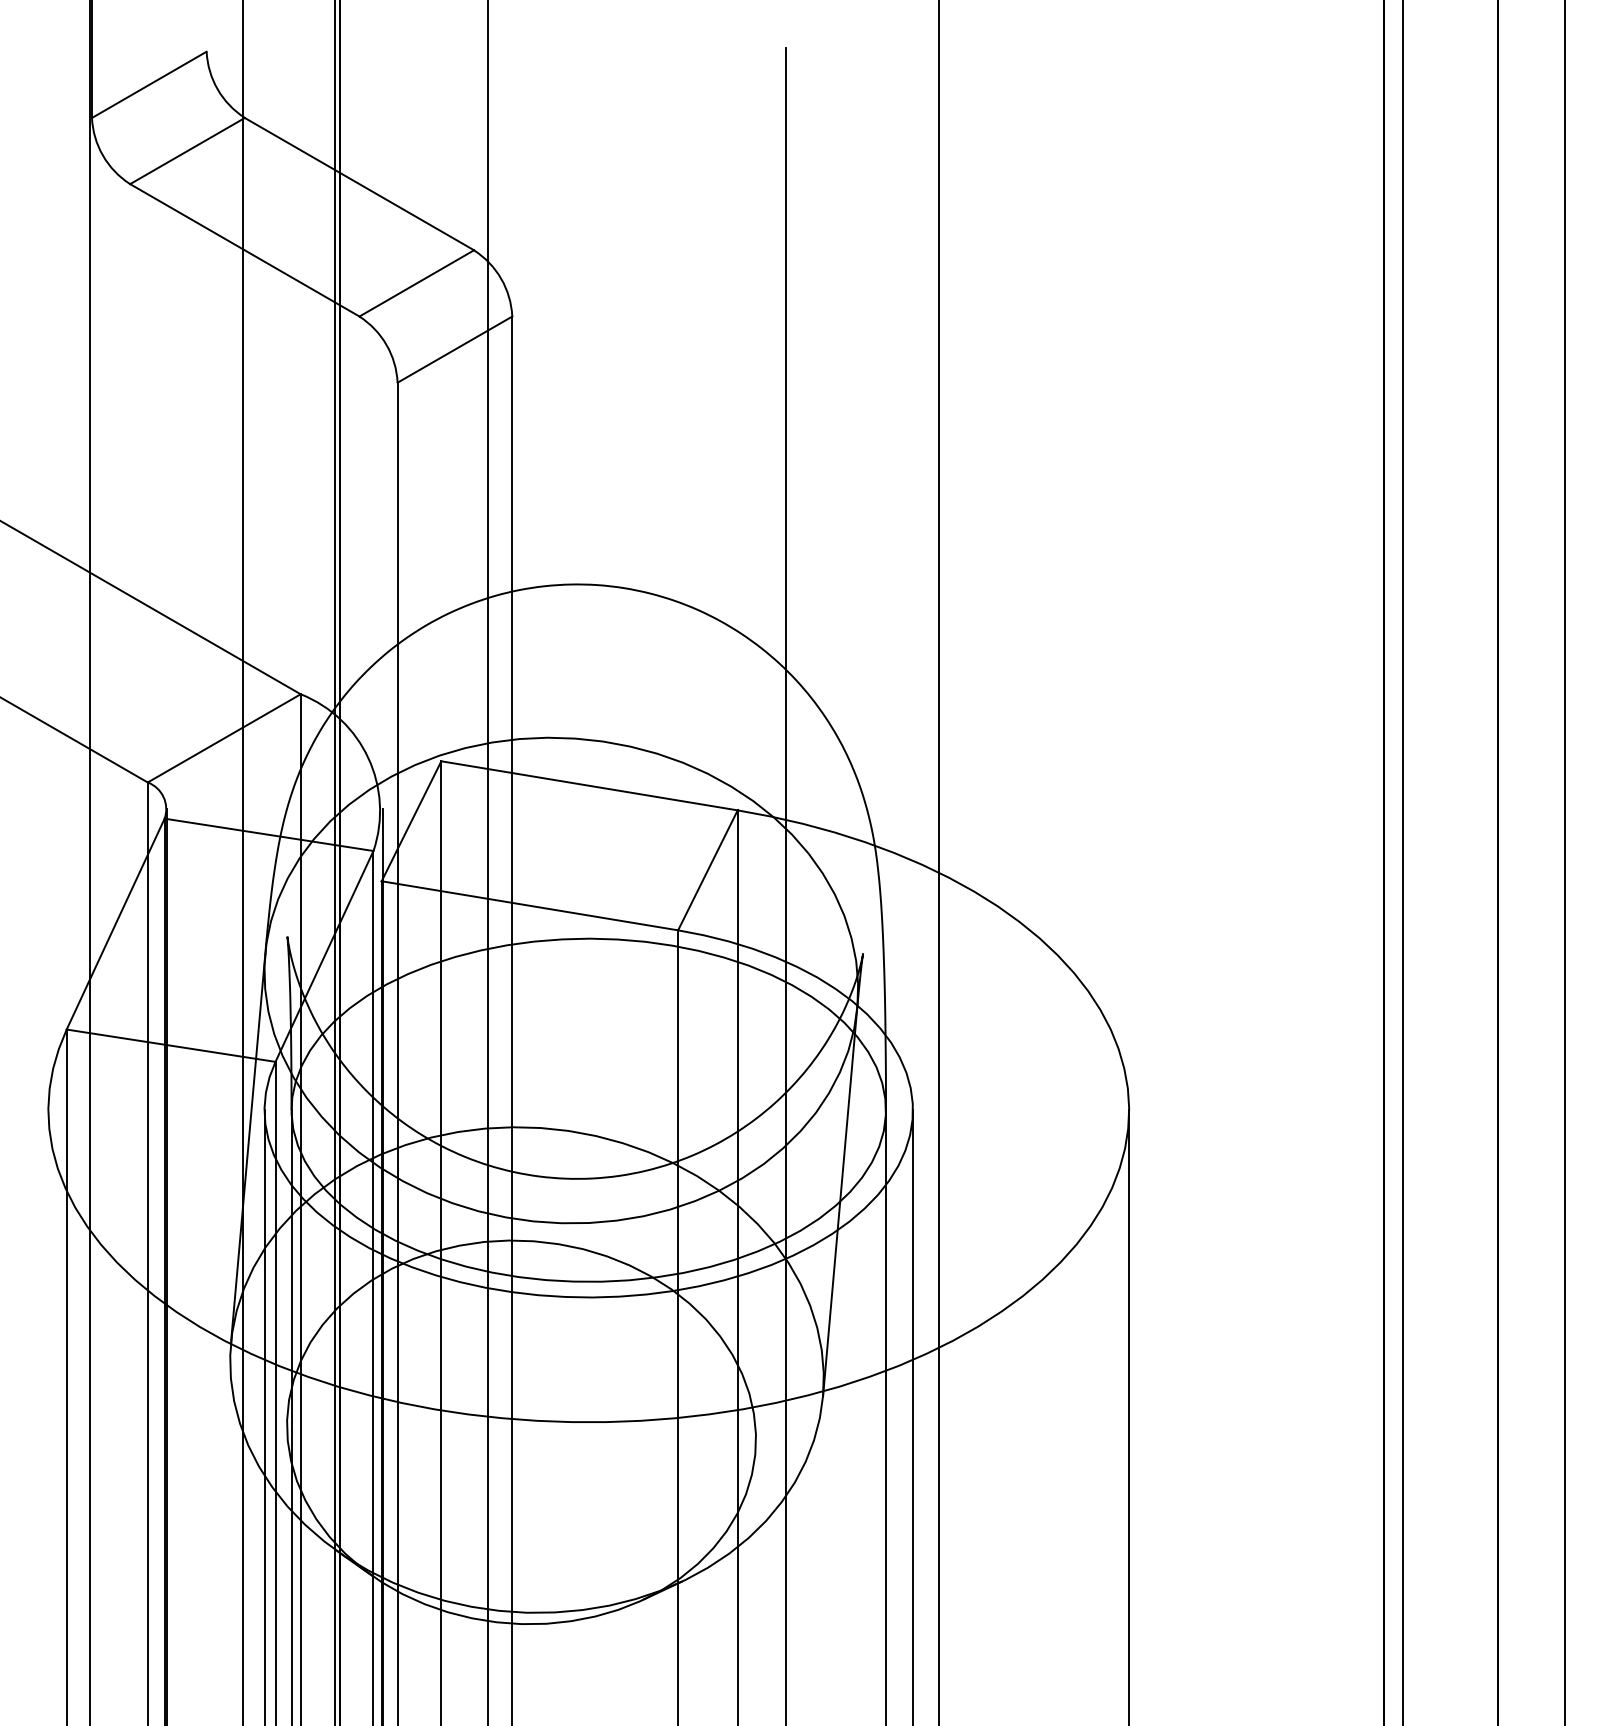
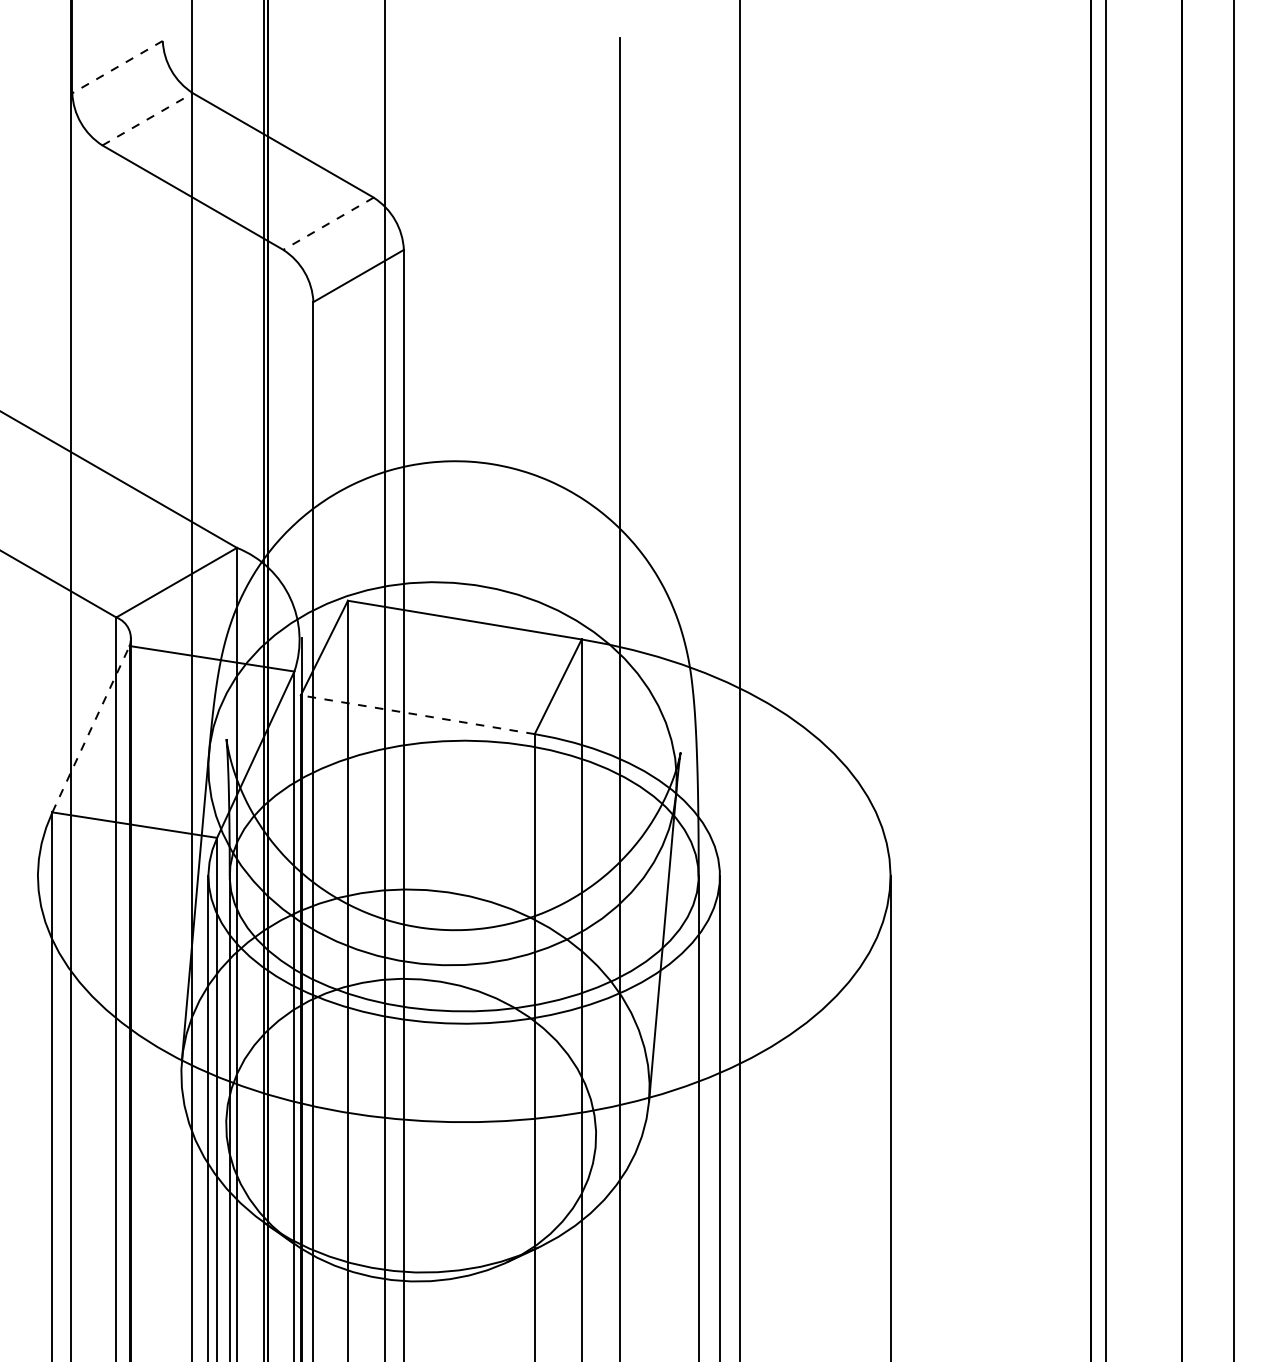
line: (148, 85) -> (116, 67), solid -> dashed
line: (187, 150) -> (147, 118), solid -> dashed
line: (416, 283) -> (328, 223), solid -> dashed
line: (529, 905) -> (417, 714), solid -> dashed
line: (115, 923) -> (90, 728), solid -> dashed

